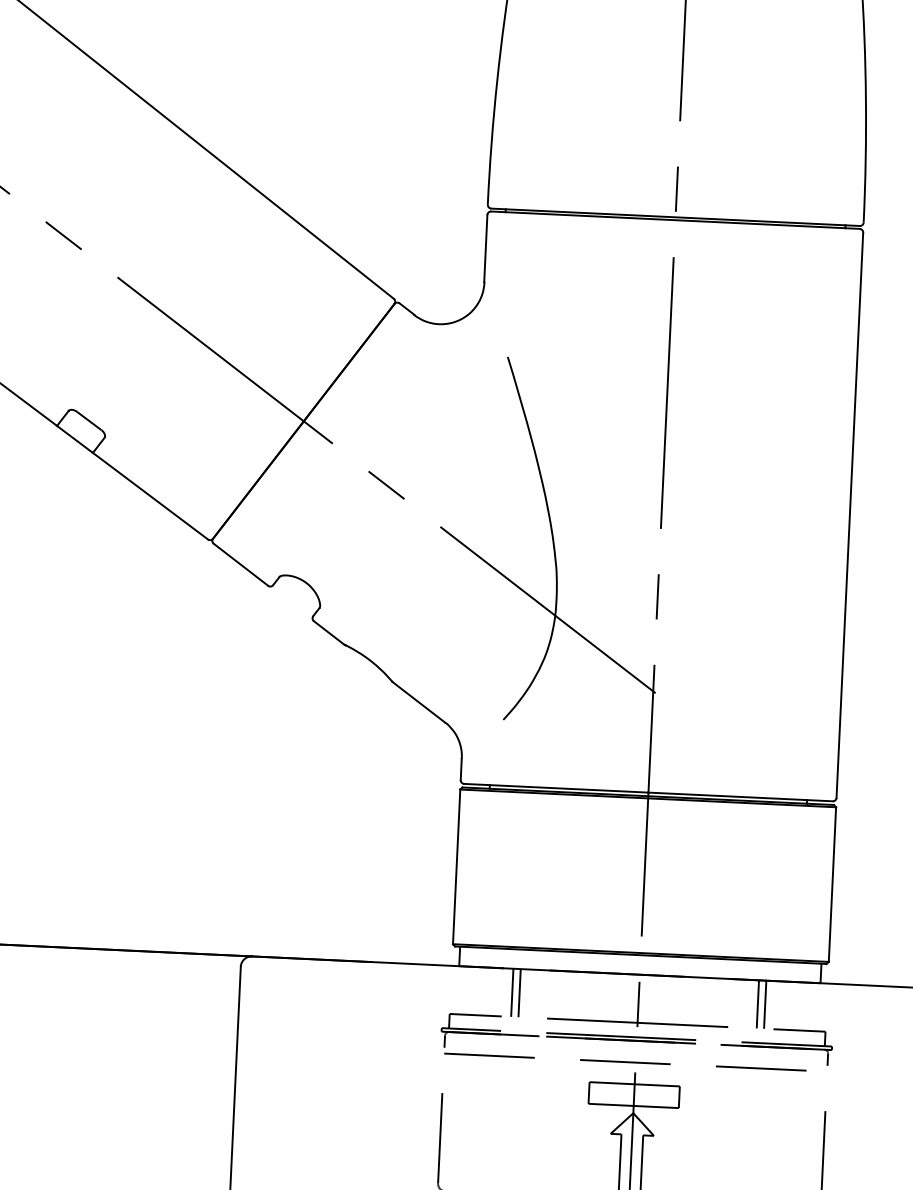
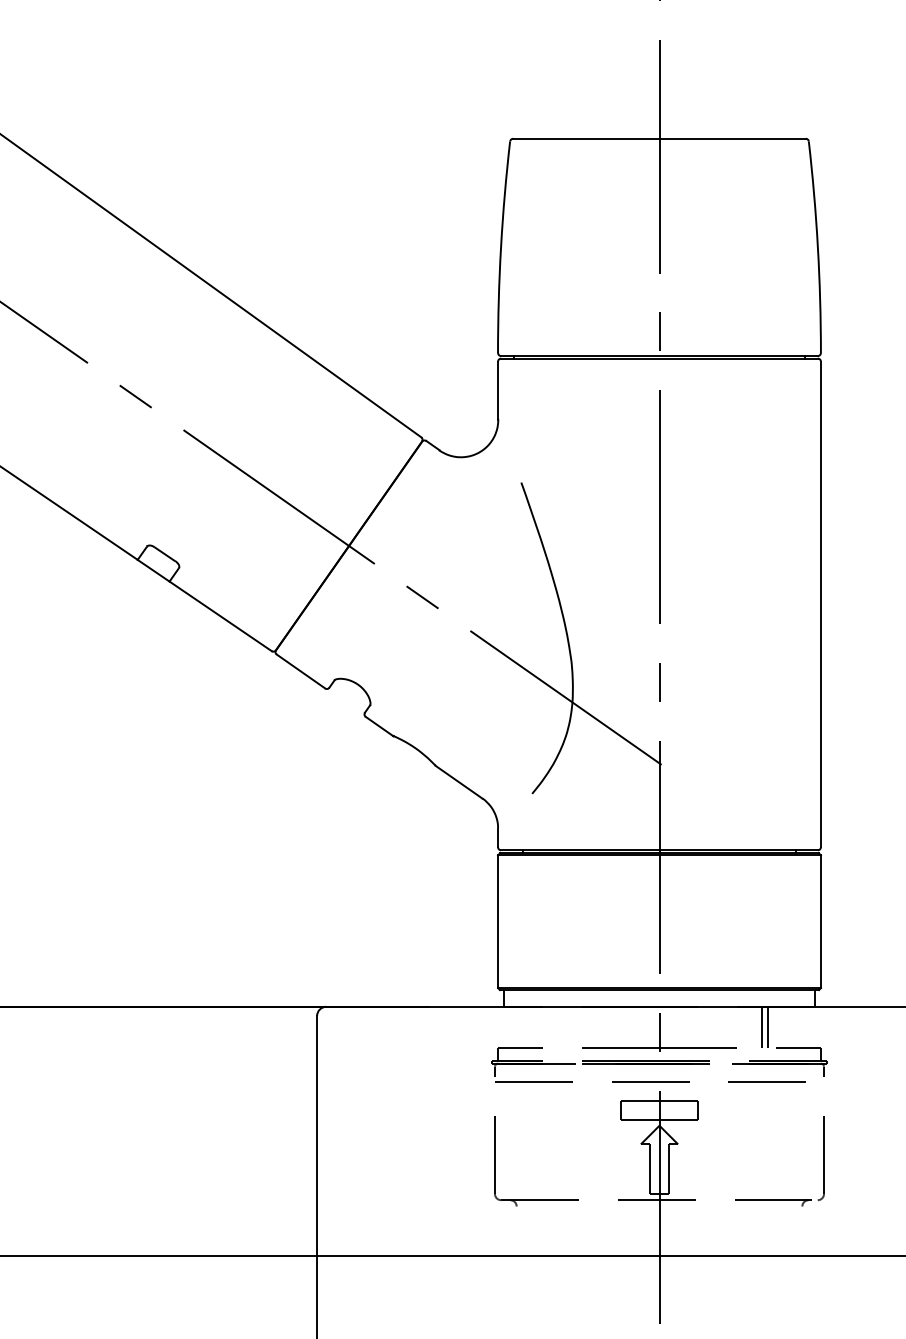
line: (511, 992) -> (550, 1027), removed
line: (520, 993) -> (557, 1027), removed

